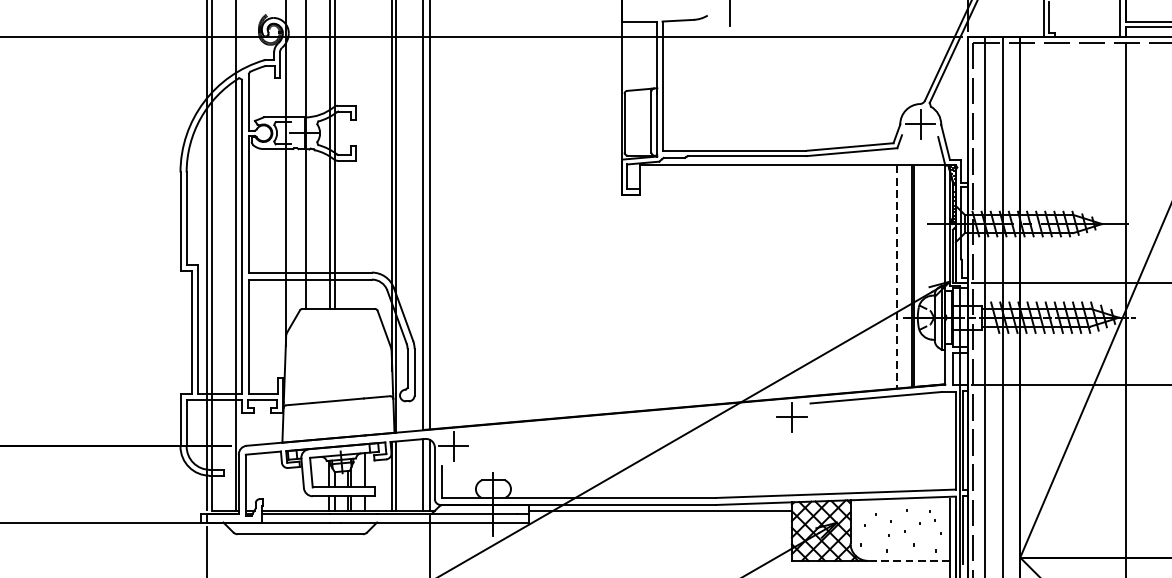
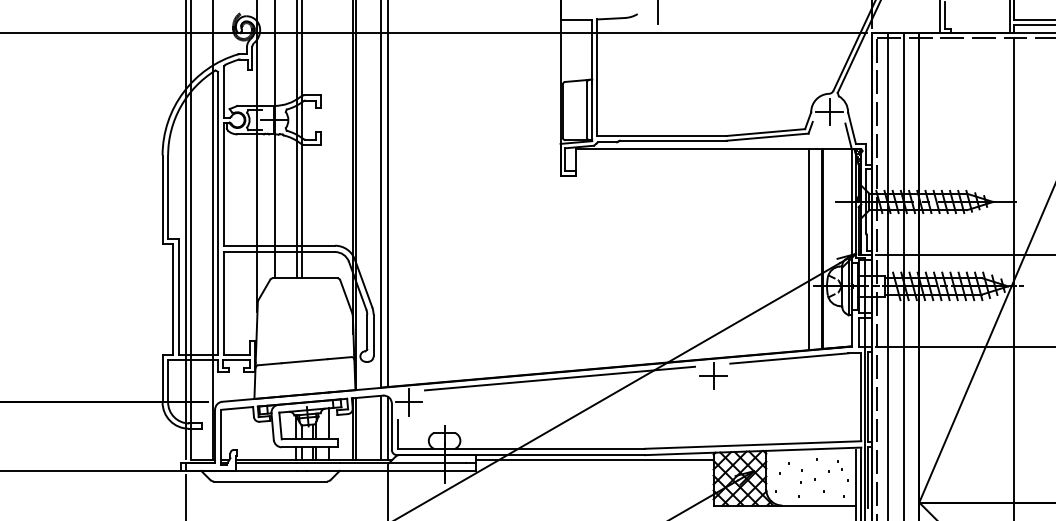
line: (897, 277) -> (808, 250), dashed -> solid
line: (622, 419) -> (560, 378), added
line: (909, 560) -> (819, 505), dashed -> solid

